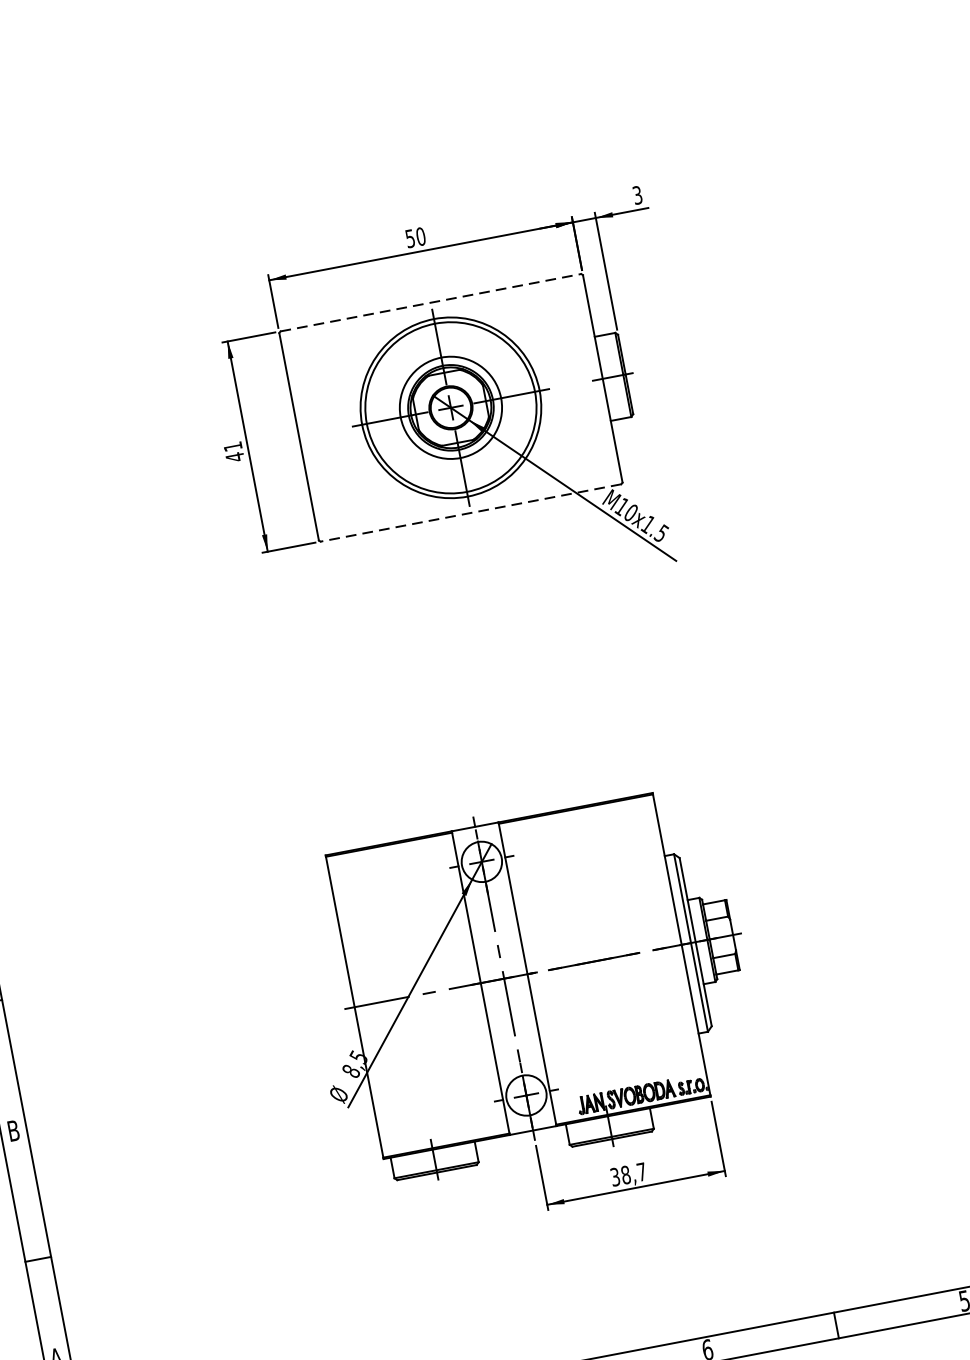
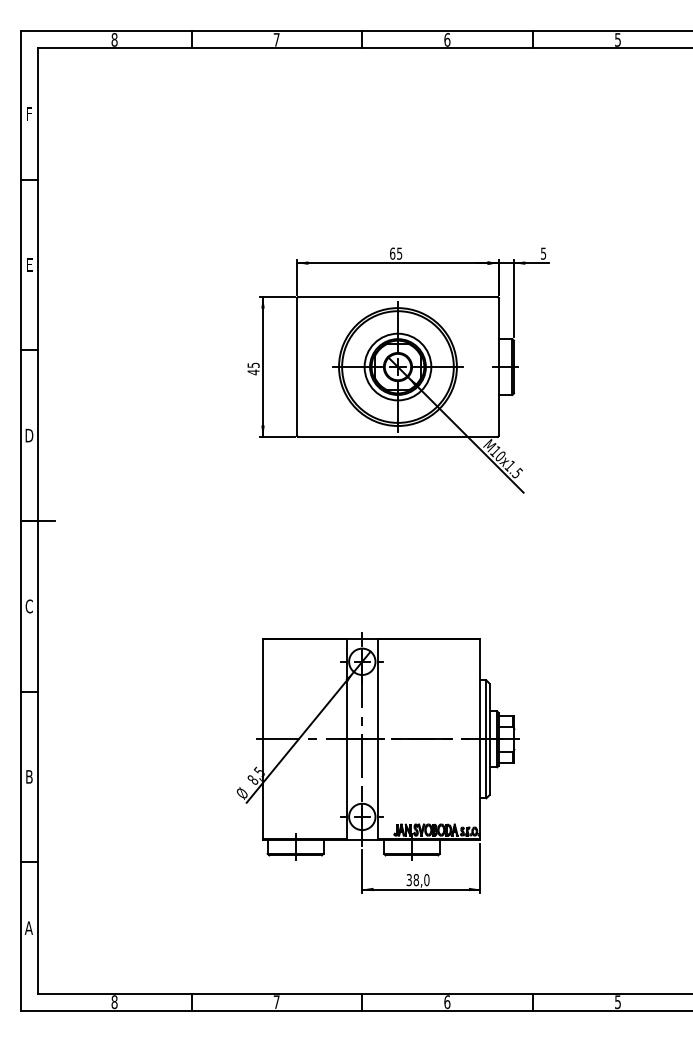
text: (637, 193) -> (543, 252), 3 -> 5
text: (416, 237) -> (396, 253), 50 -> 65
line: (430, 303) -> (397, 297), dashed -> solid
text: (232, 445) -> (253, 364), 41 -> 45
line: (470, 512) -> (397, 436), dashed -> solid
text: (641, 1172) -> (426, 880), 38,7 -> 38,0

